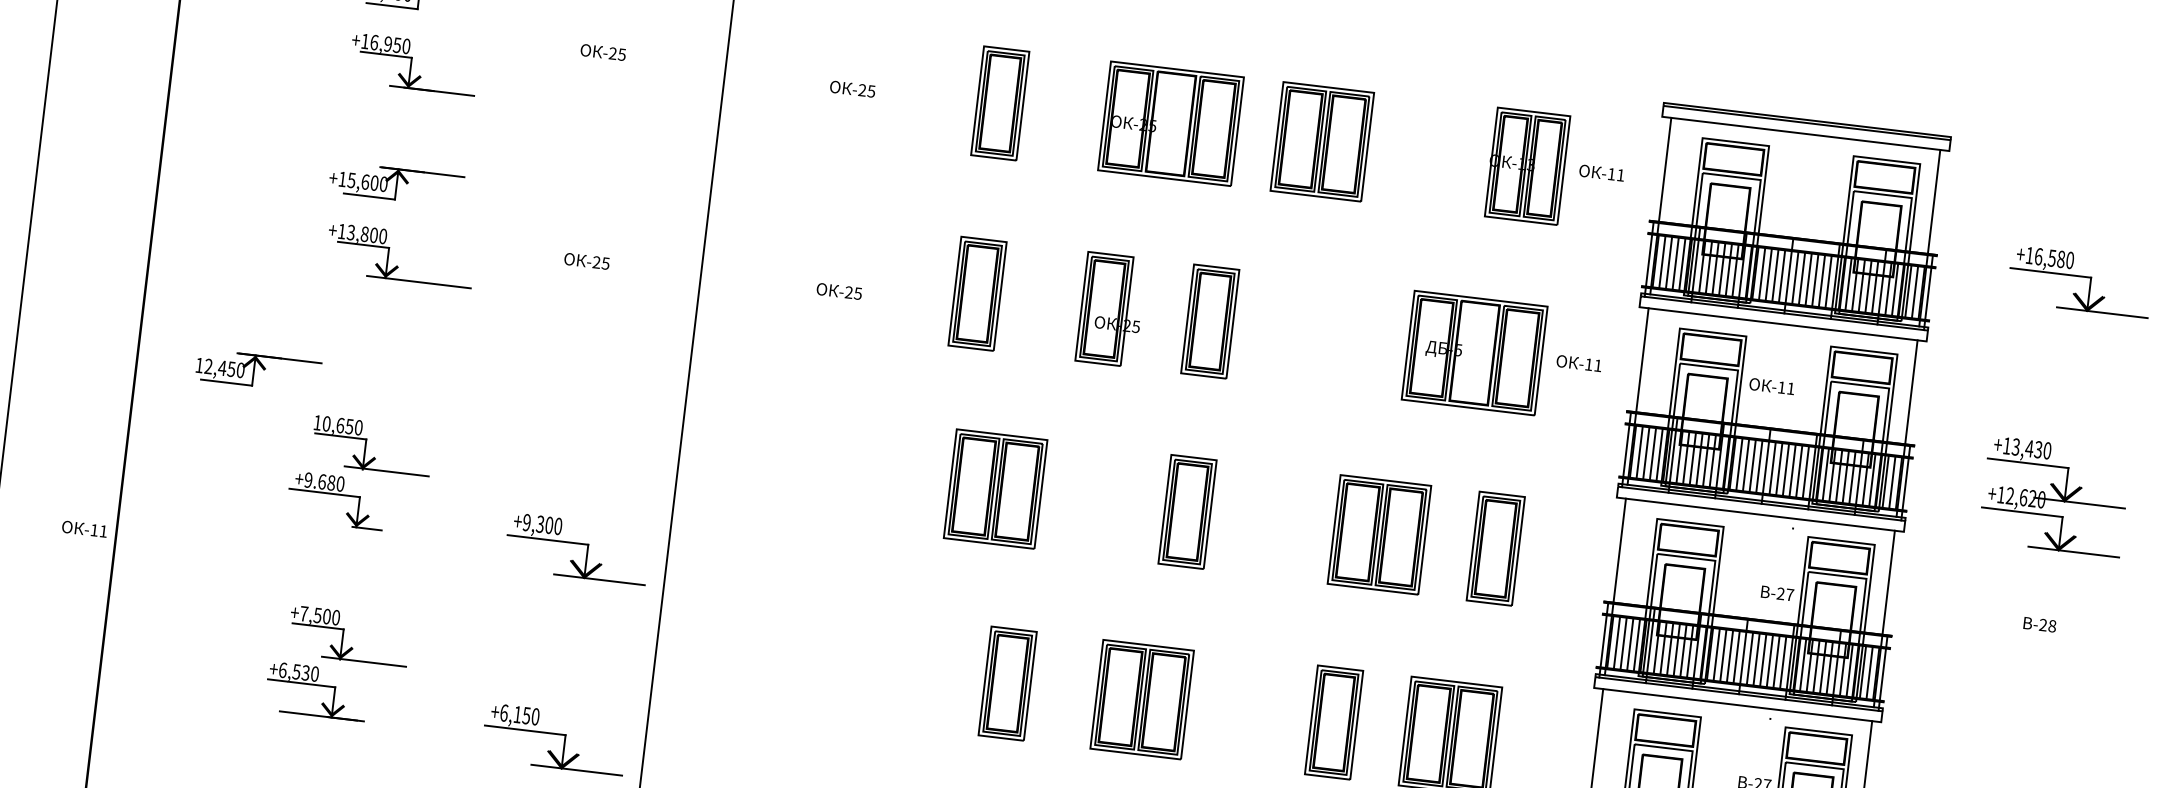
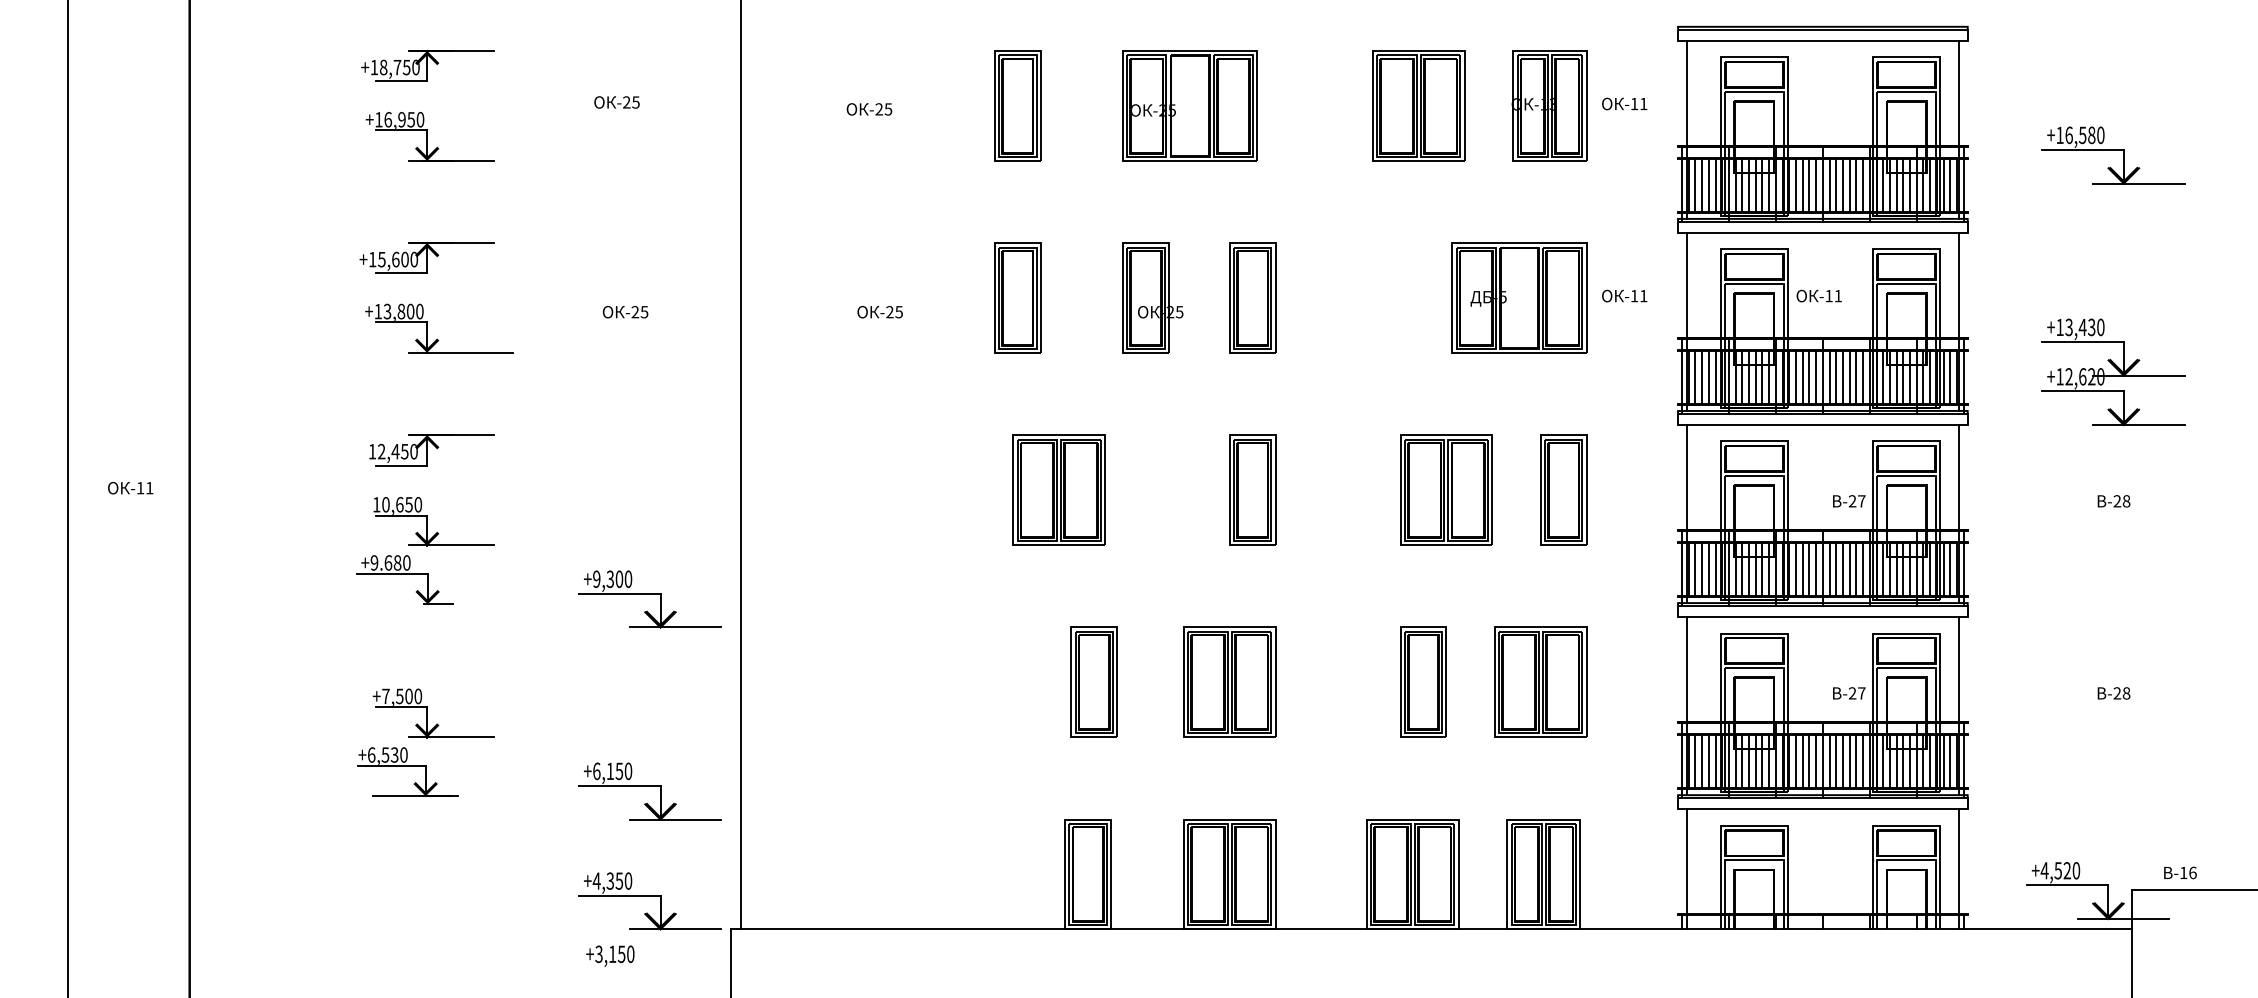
part: (1322, 141) -> (1418, 105), moved
part: (258, 371) -> (431, 450), moved
text: (84, 529) -> (130, 488), moved

